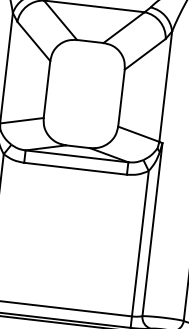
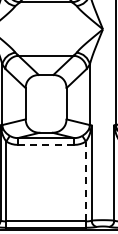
line: (74, 167) -> (45, 144), solid -> dashed
line: (139, 243) -> (85, 181), solid -> dashed

